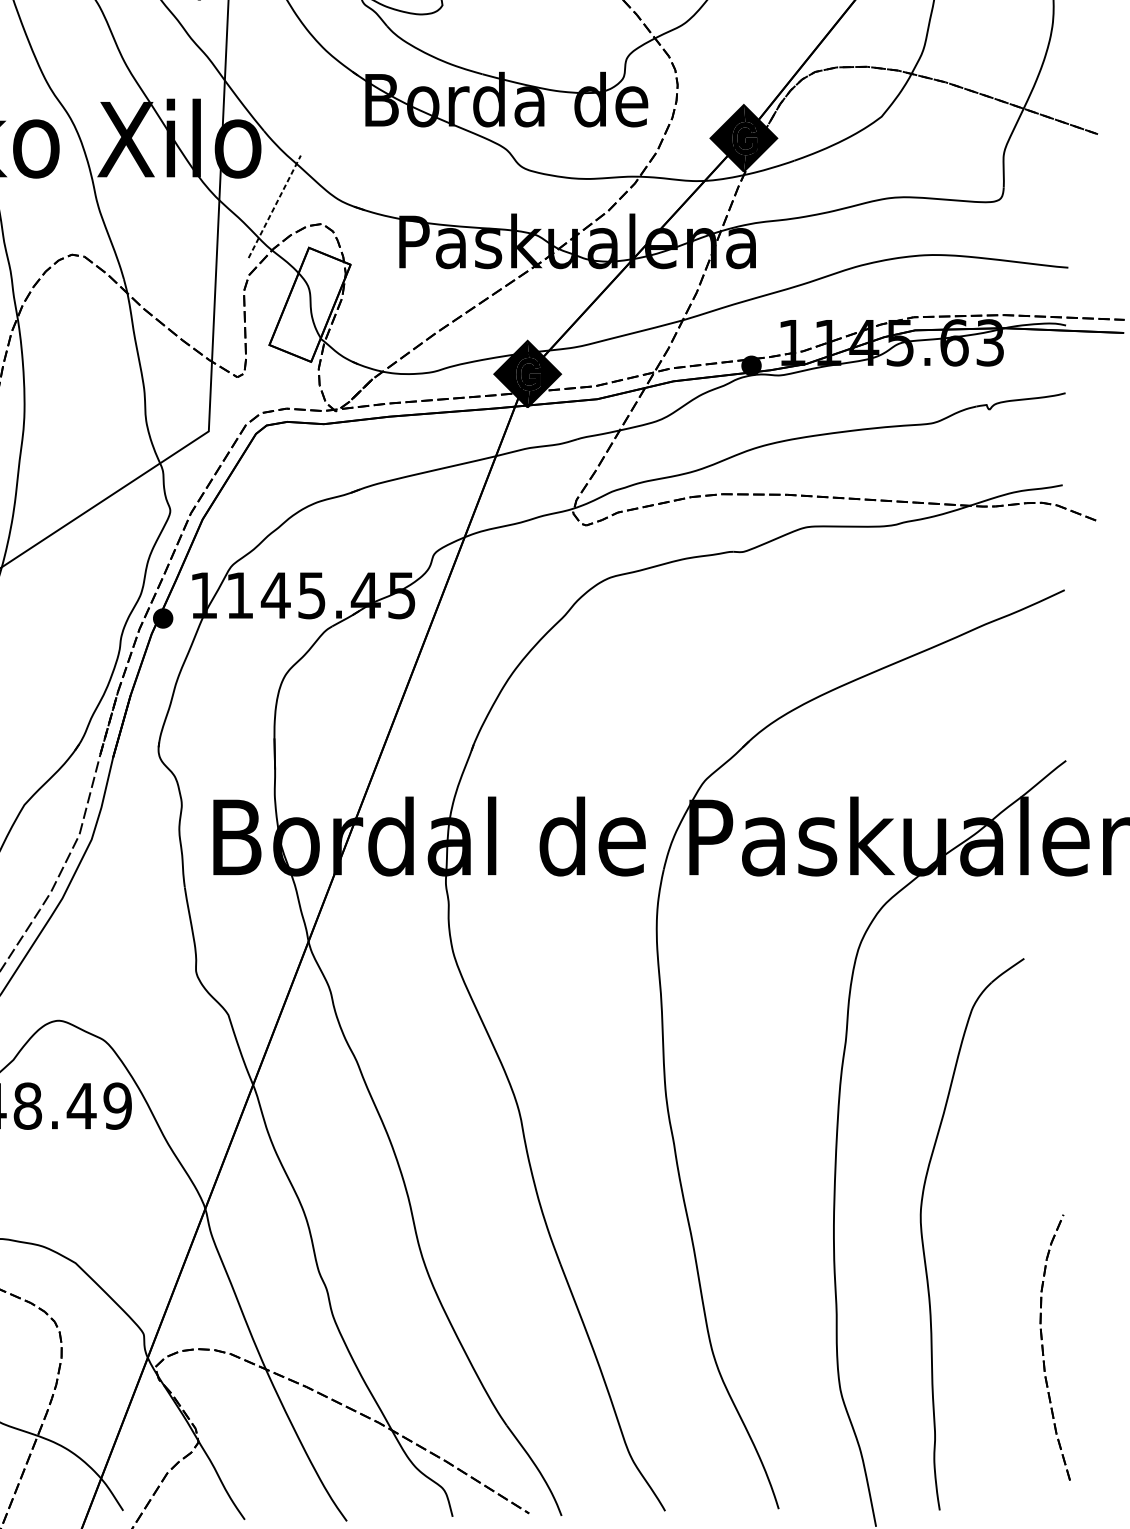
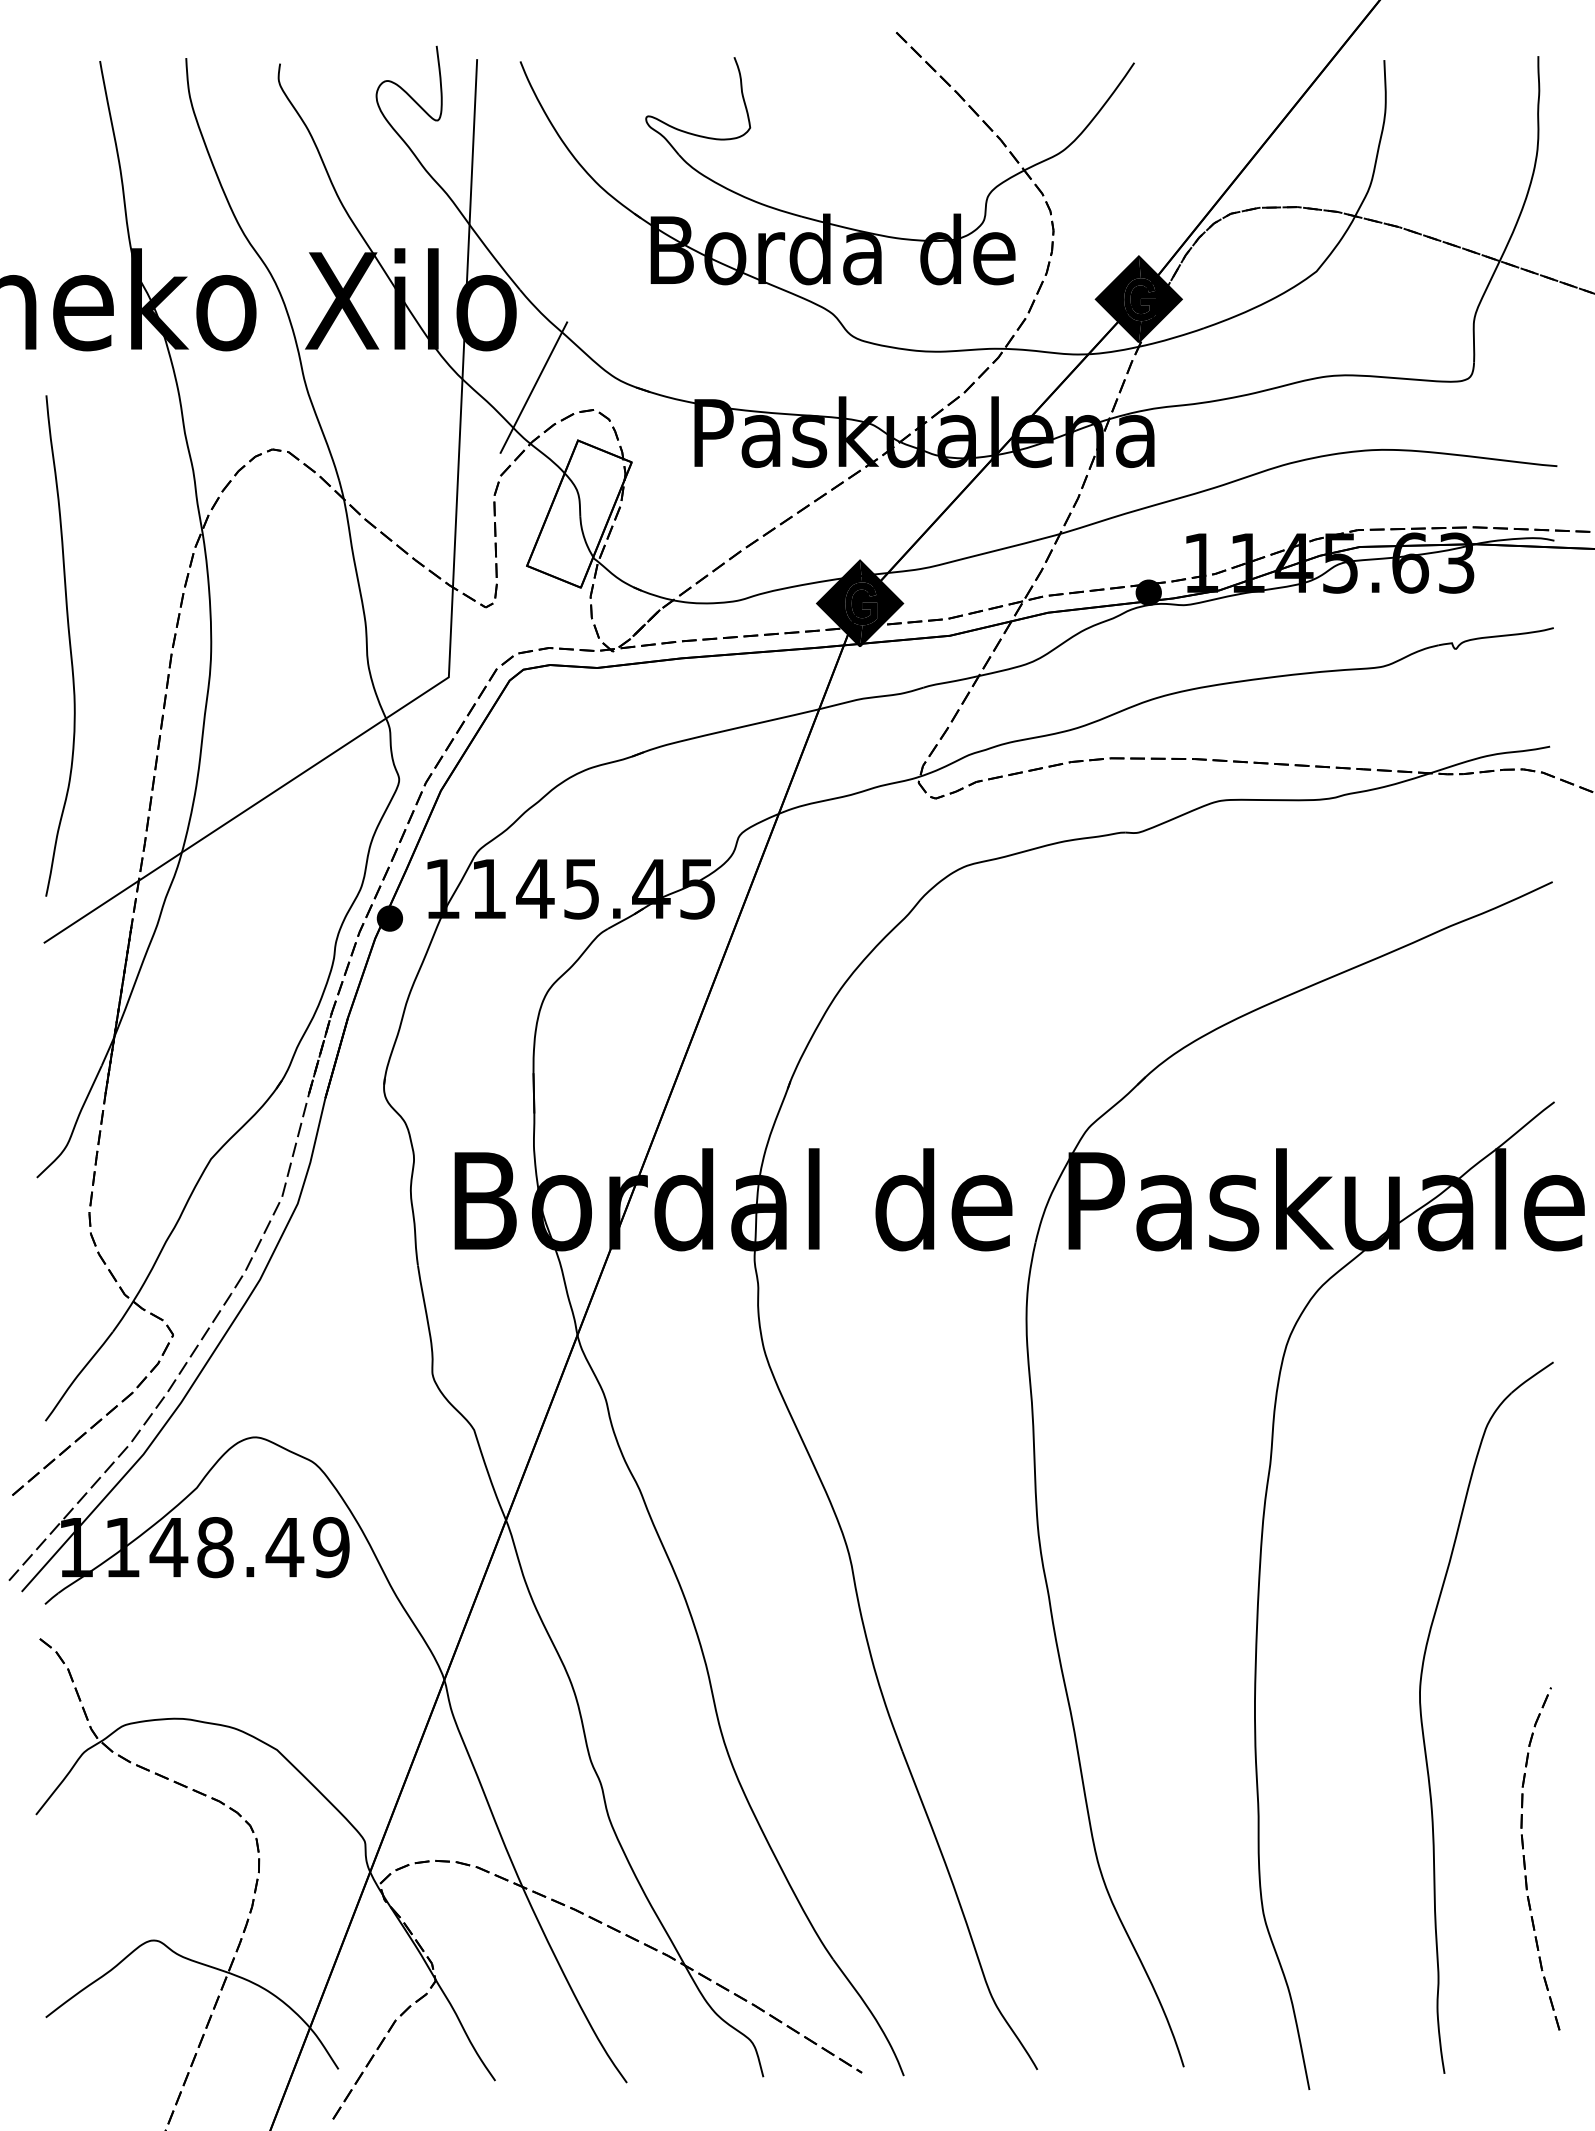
line: (275, 206) -> (534, 387), dashed -> solid
part: (923, 1241) -> (1423, 1726), moved

